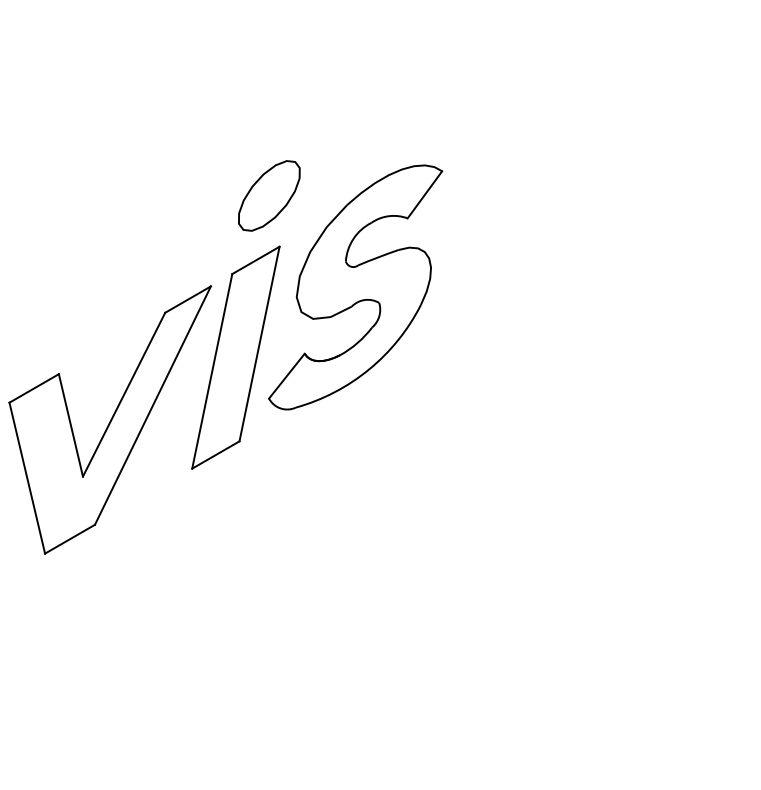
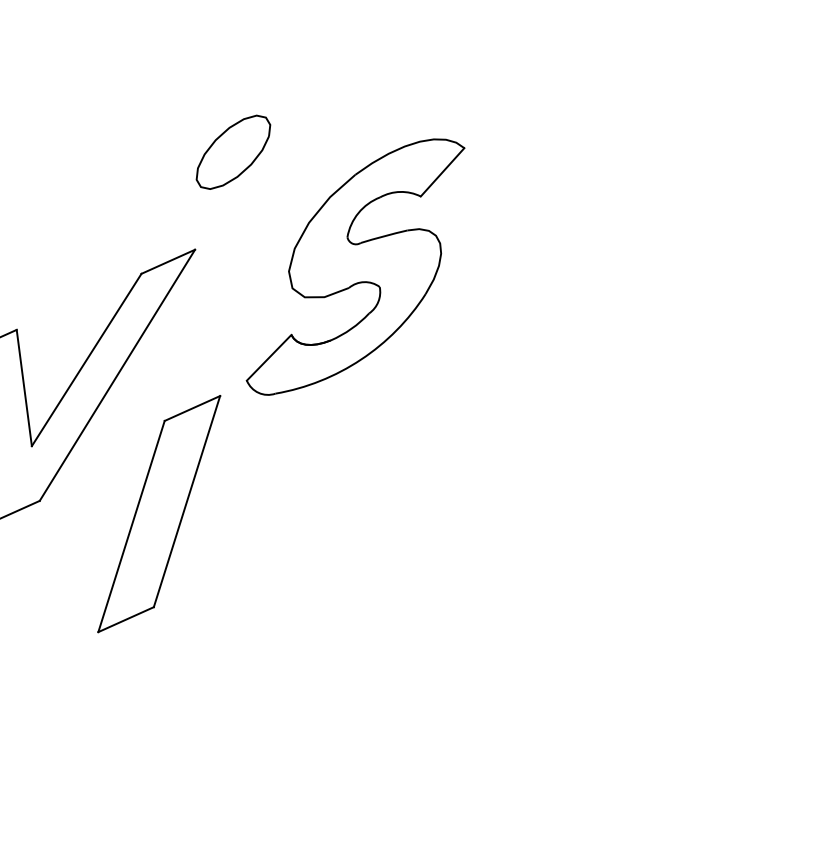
part: (269, 195) -> (233, 151), moved
part: (235, 357) -> (158, 513), moved

